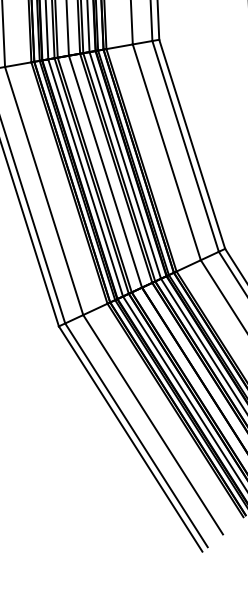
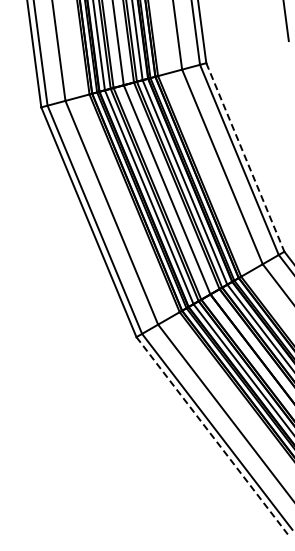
line: (192, 144) -> (245, 157), solid -> dashed
line: (130, 439) -> (212, 436), solid -> dashed

